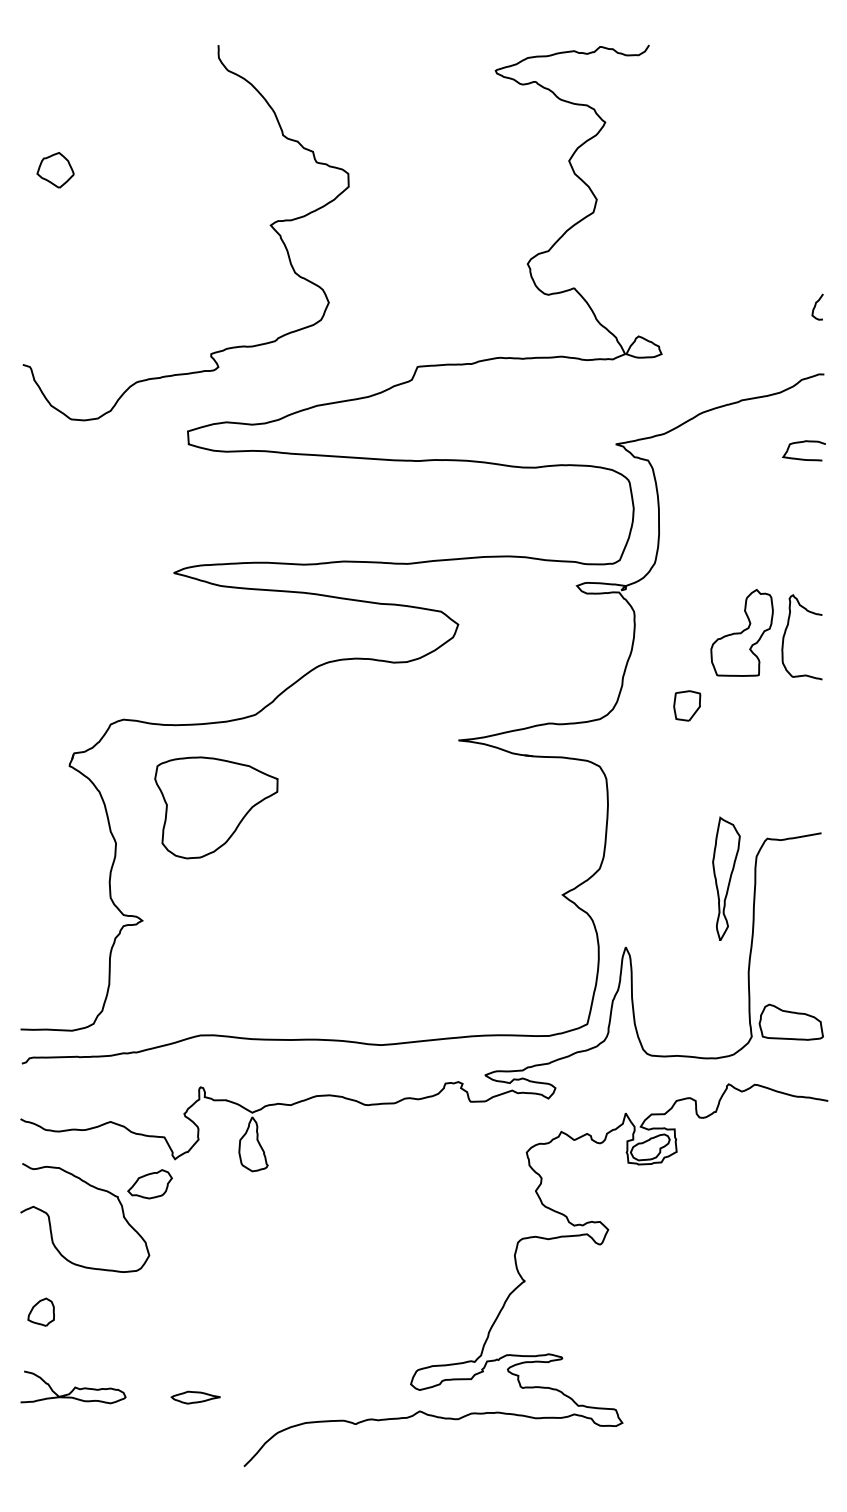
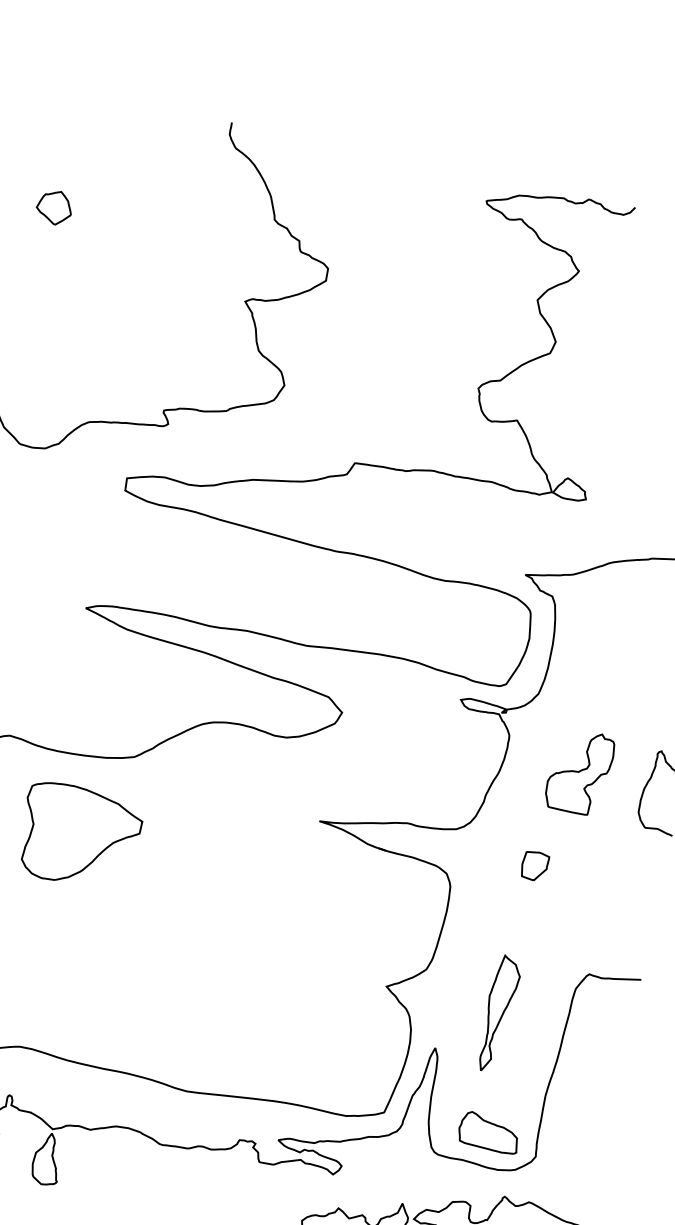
part: (741, 632) -> (579, 771), moved
part: (687, 705) -> (535, 865), moved
part: (726, 878) -> (499, 1013), moved
part: (790, 1021) -> (488, 1131), moved

